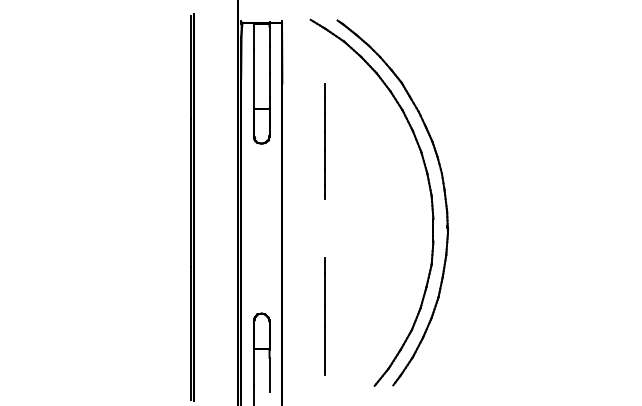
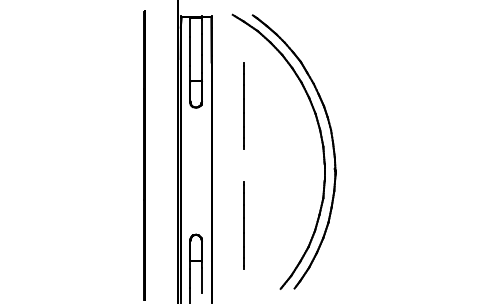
line: (325, 315) -> (243, 225), moved

